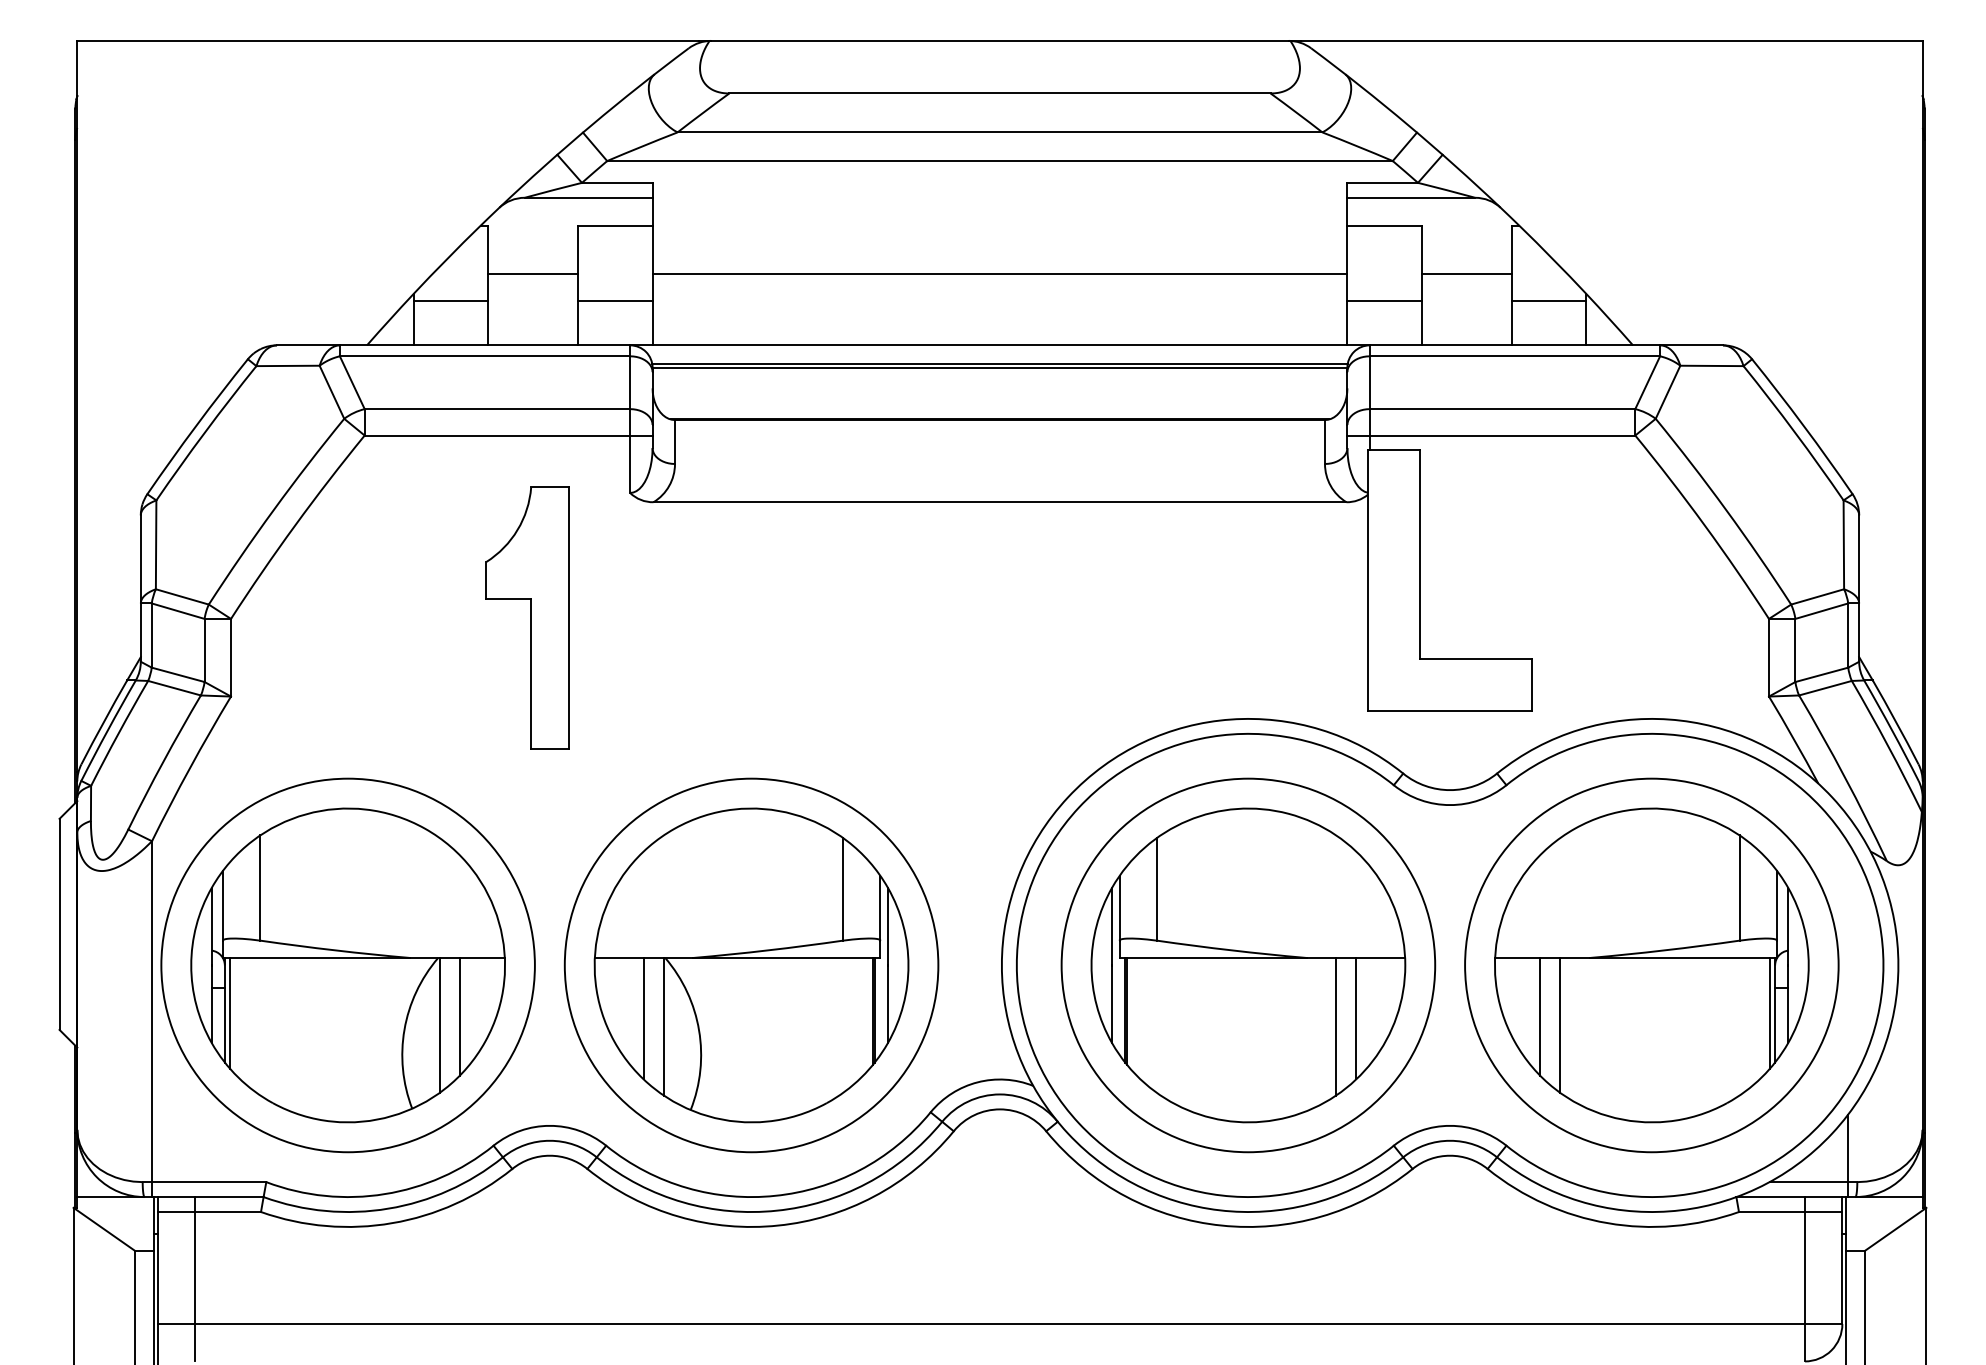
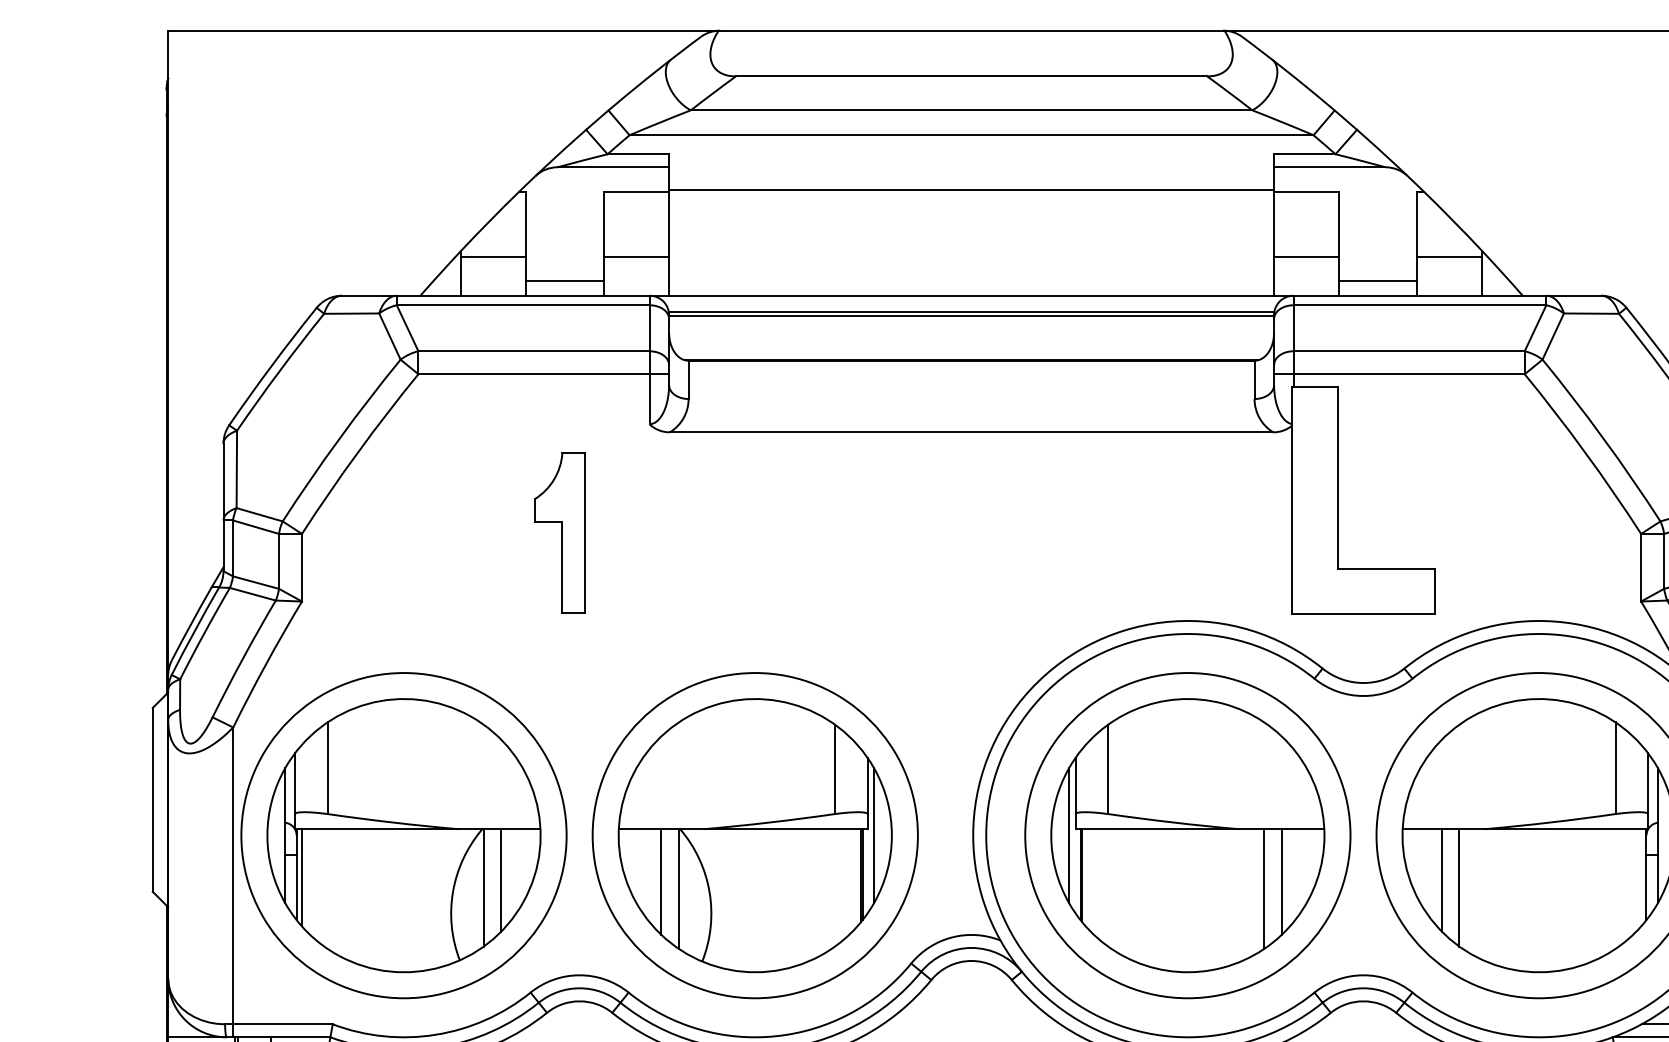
line: (532, 274) -> (564, 281), moved
line: (999, 274) -> (971, 190), moved
line: (1466, 274) -> (1377, 281), moved
part: (527, 617) -> (560, 532), size x0.7
line: (1769, 1013) -> (1641, 877), removed

